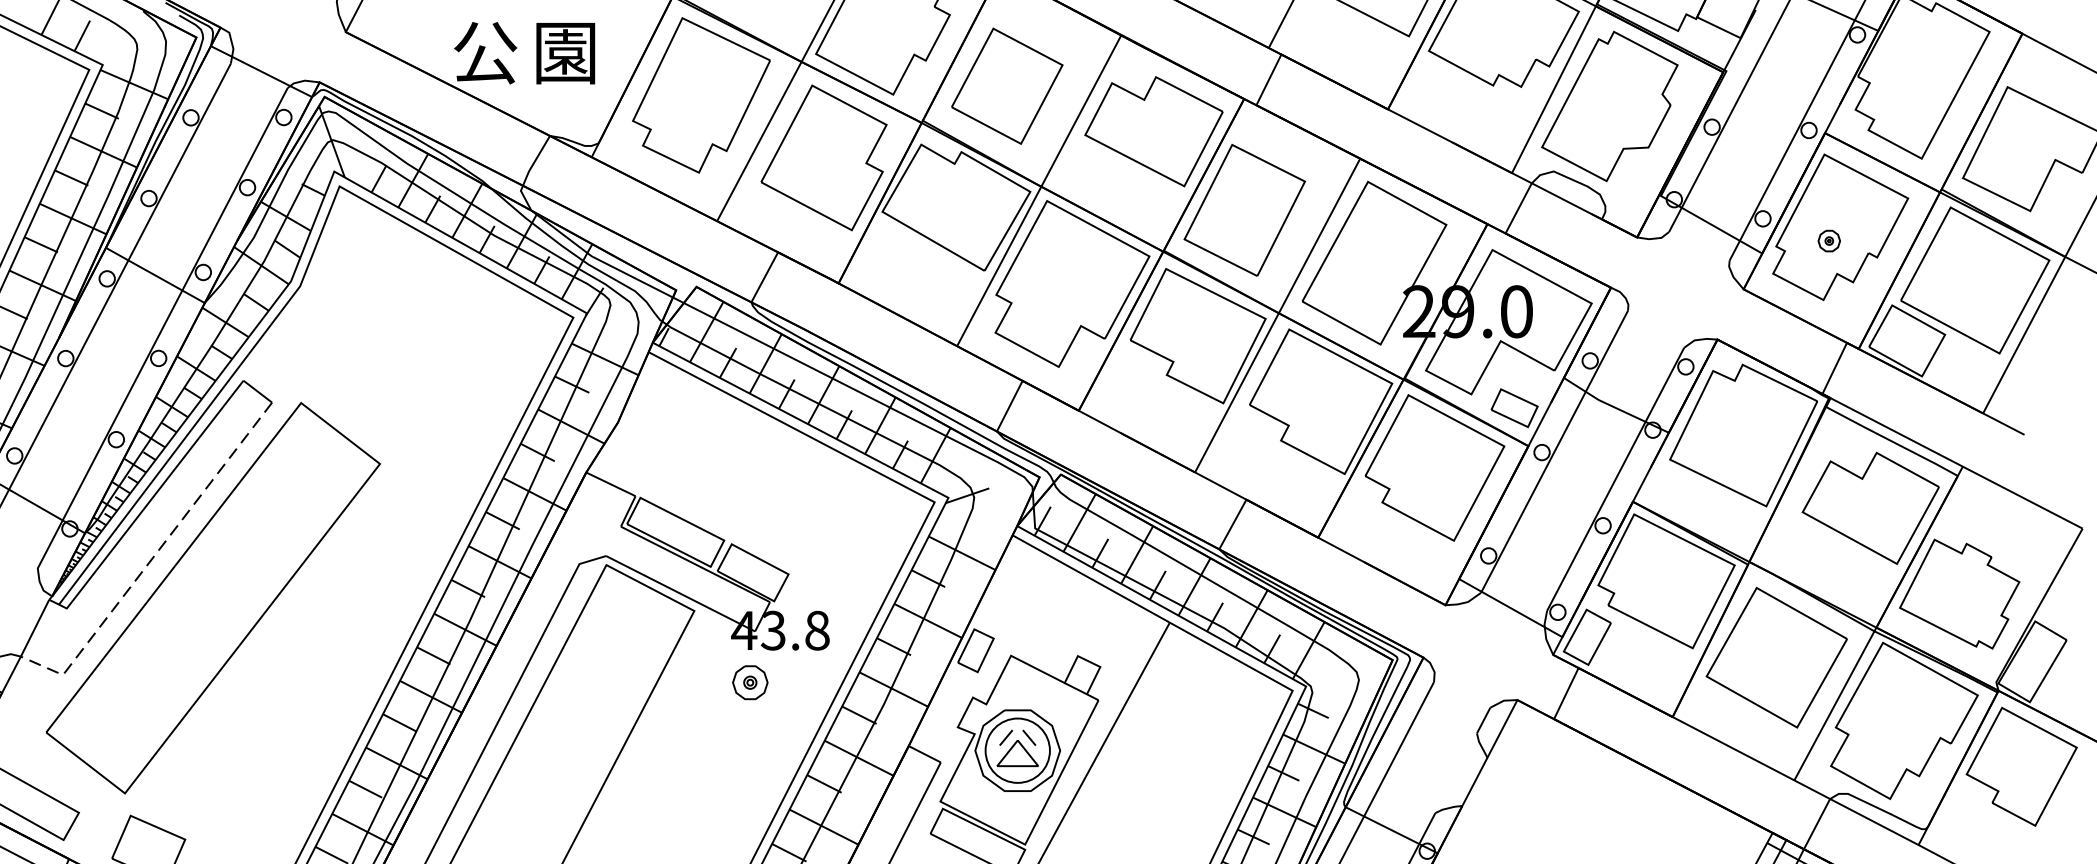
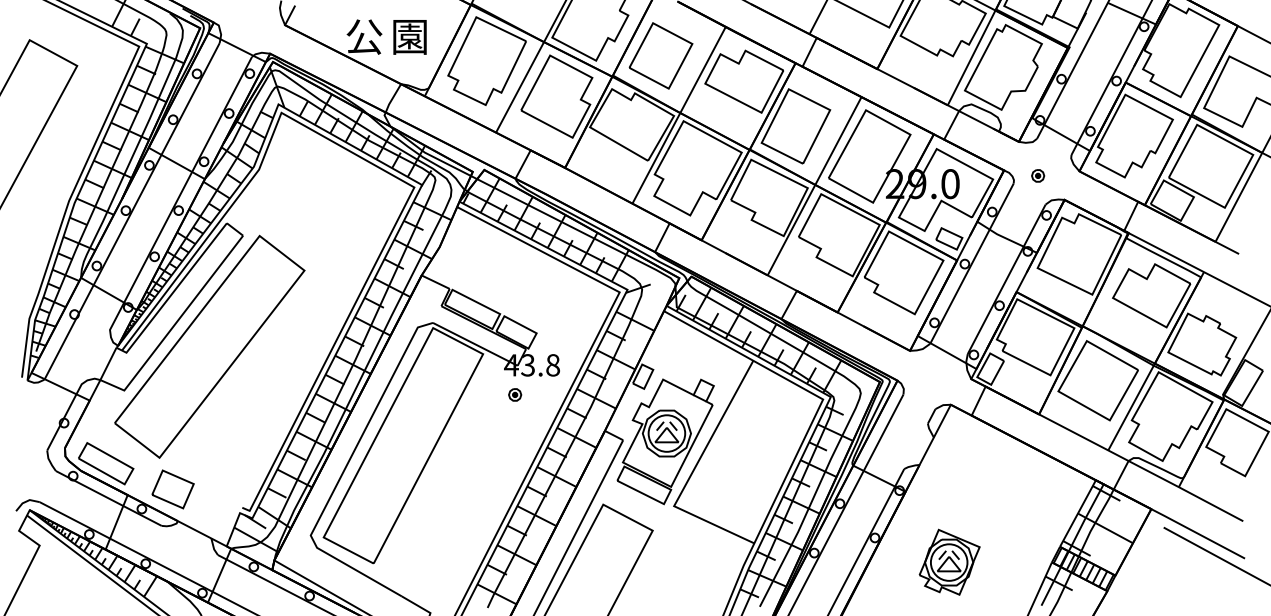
part: (1829, 240) -> (1038, 175), moved
line: (153, 558) -> (175, 324), dashed -> solid
part: (751, 681) -> (515, 394), size x0.62

